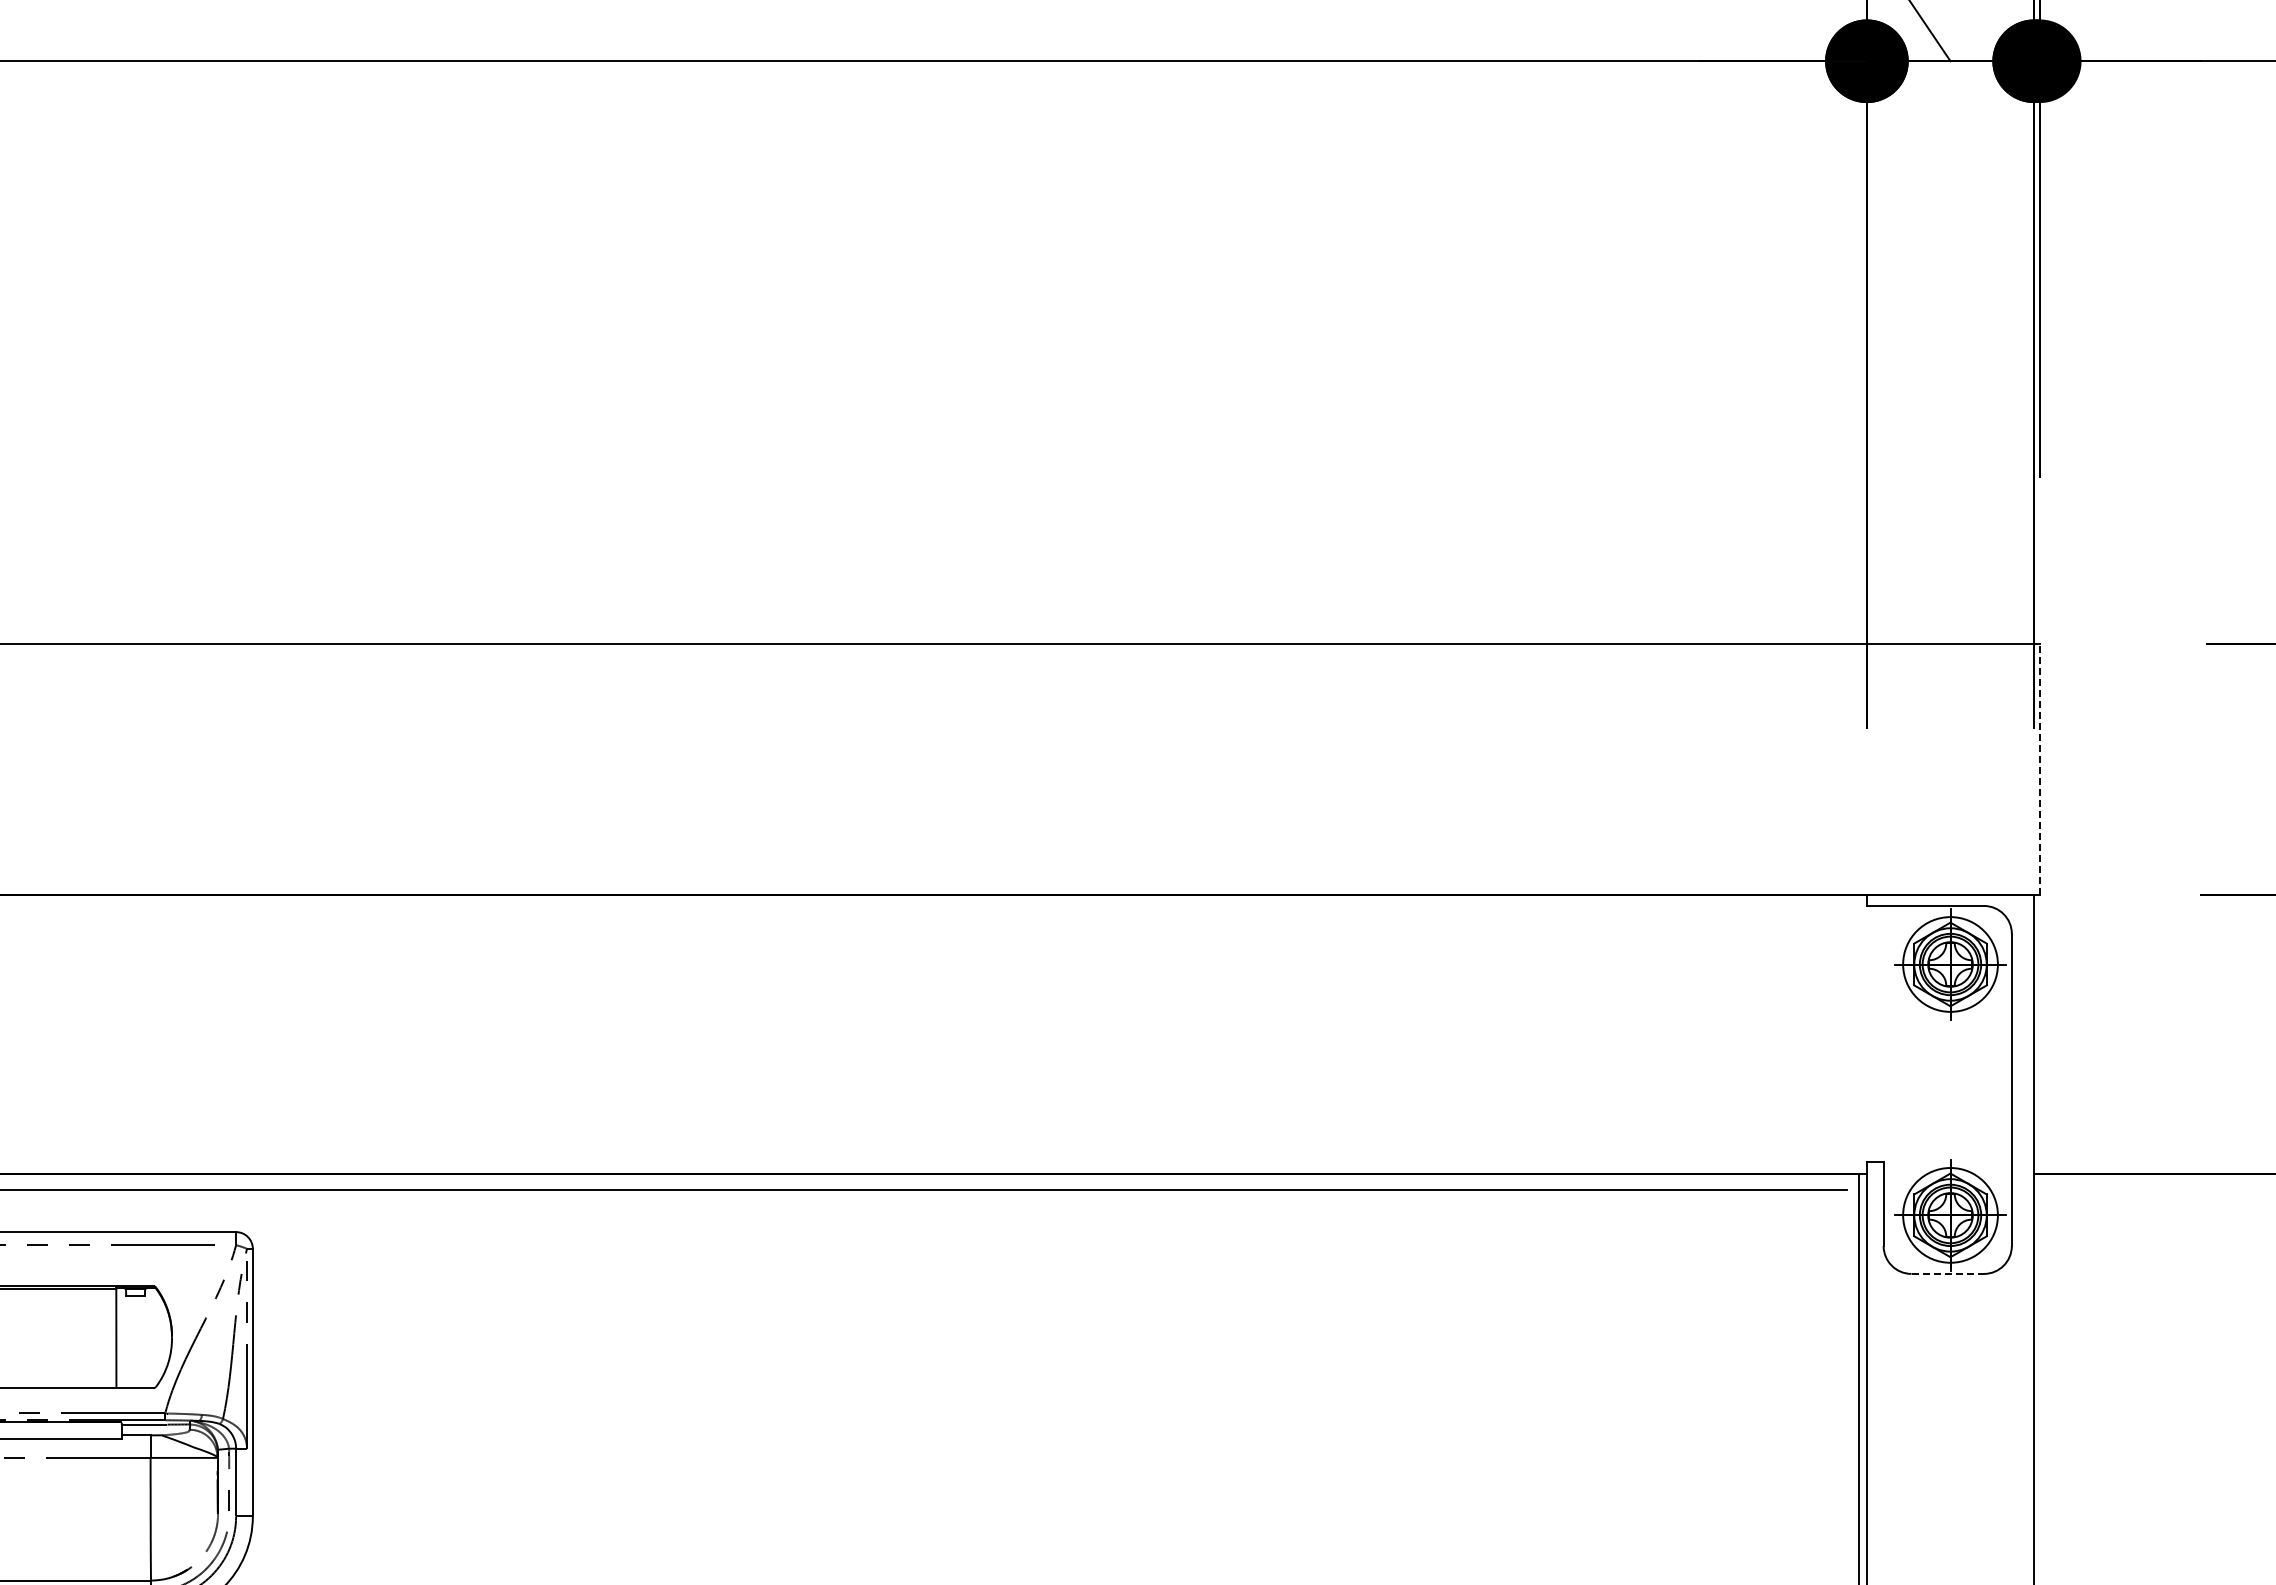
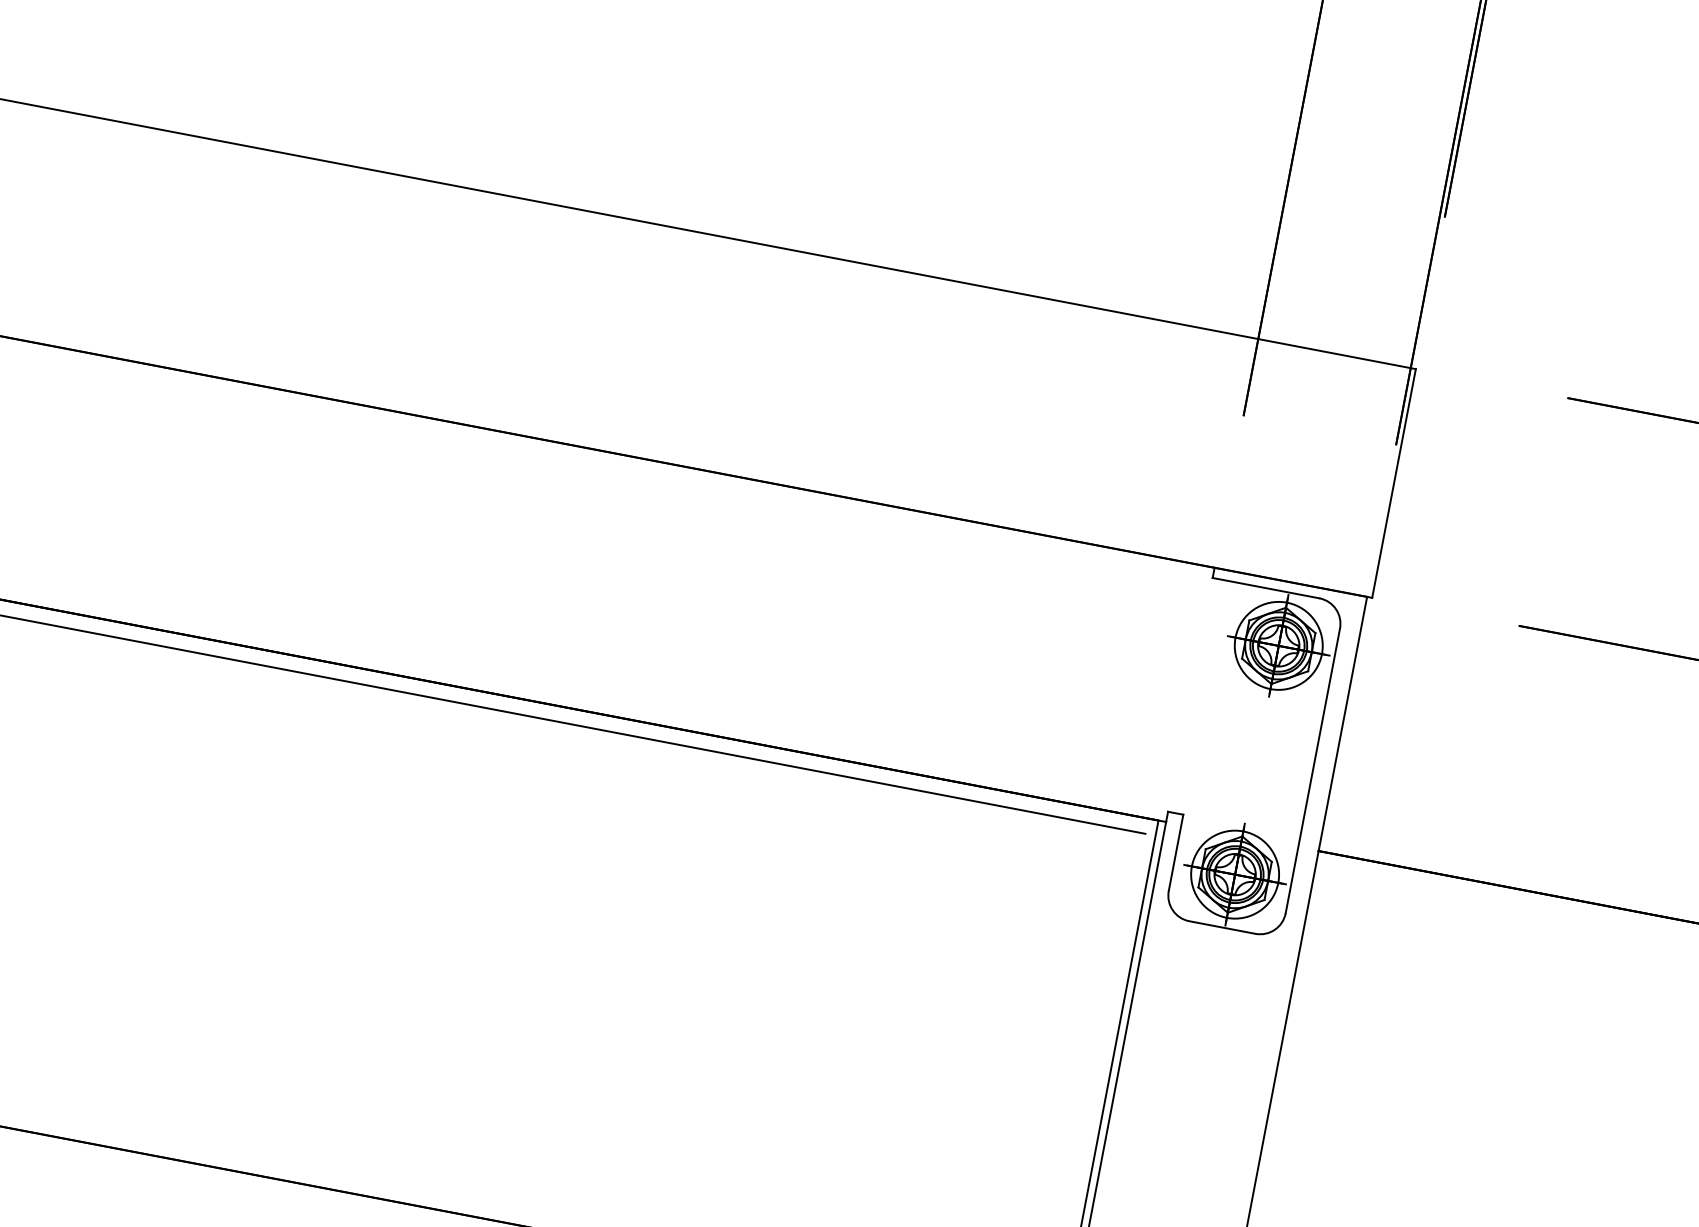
line: (2039, 768) -> (1393, 482), dashed -> solid
line: (1948, 1273) -> (1223, 927), dashed -> solid

